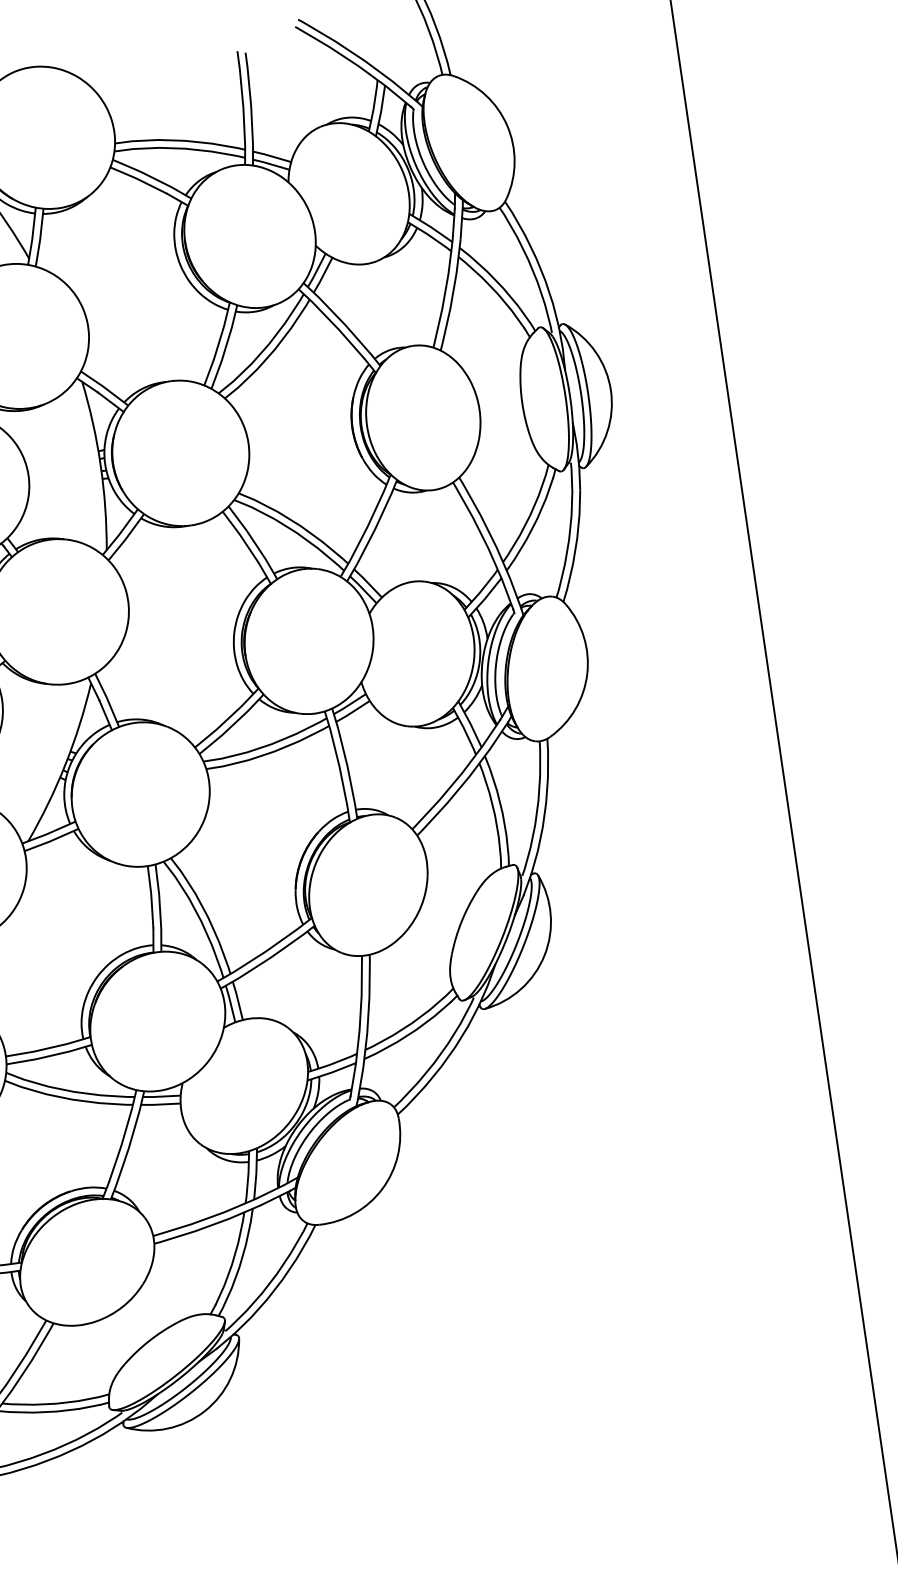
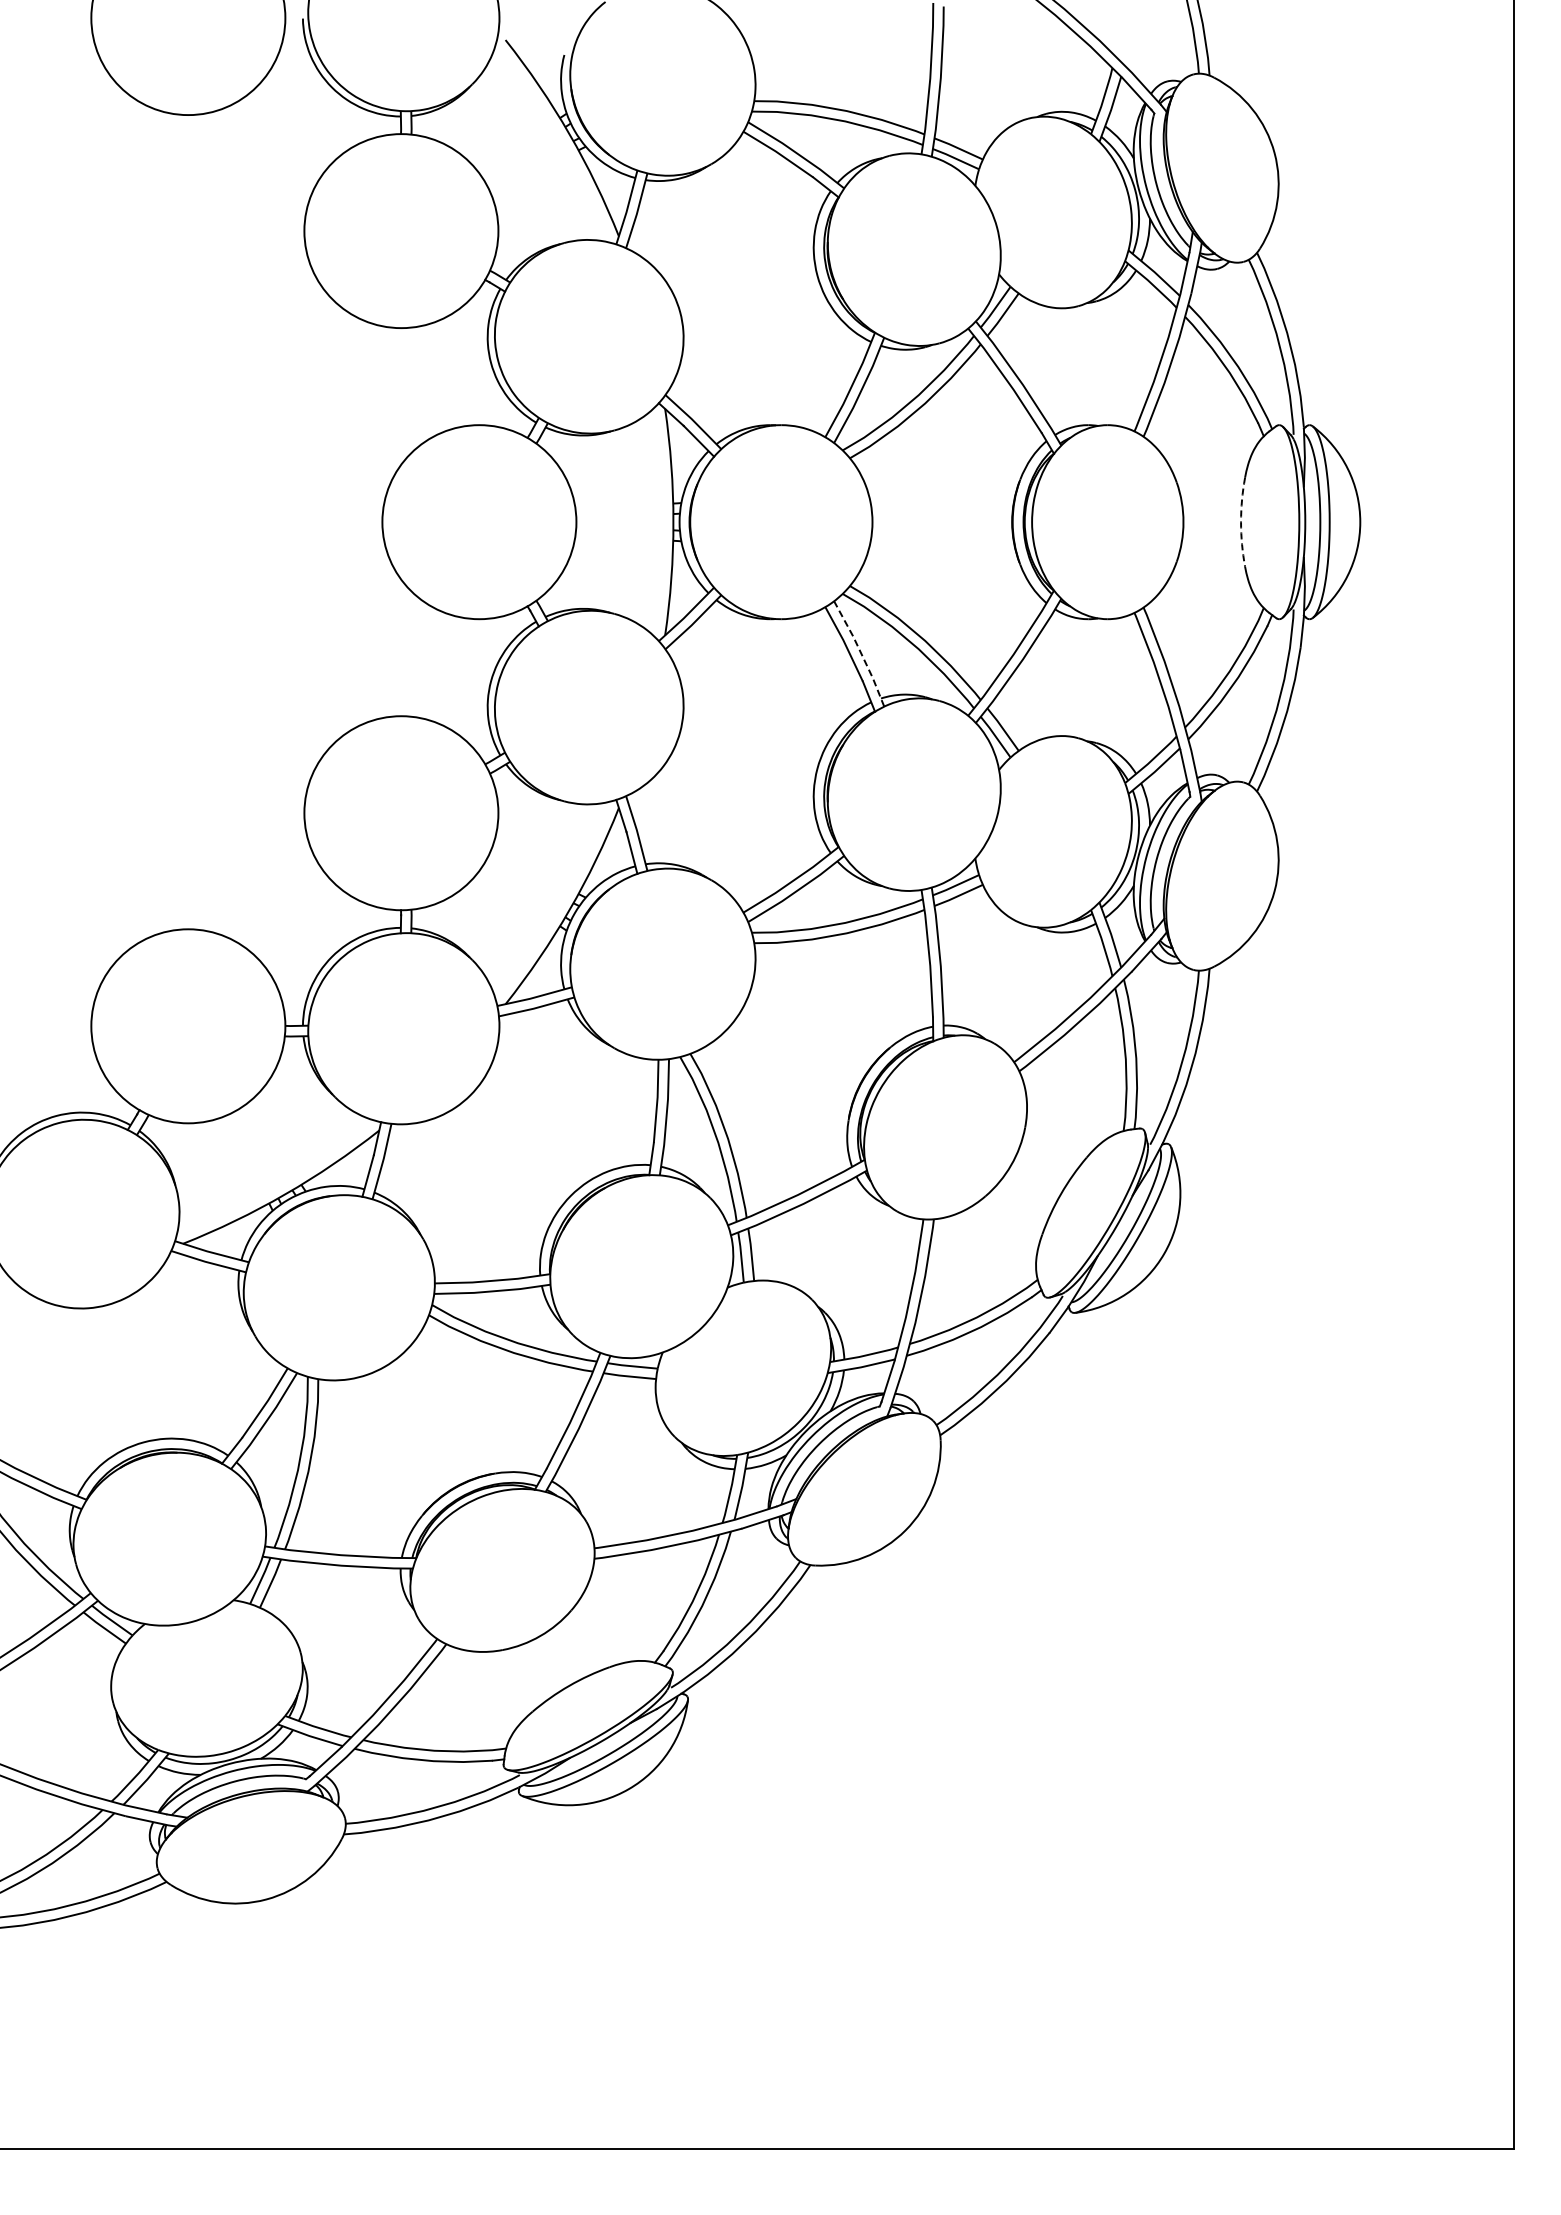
arc: (522, 403) -> (1241, 522), solid -> dashed
line: (253, 541) -> (860, 652), solid -> dashed

